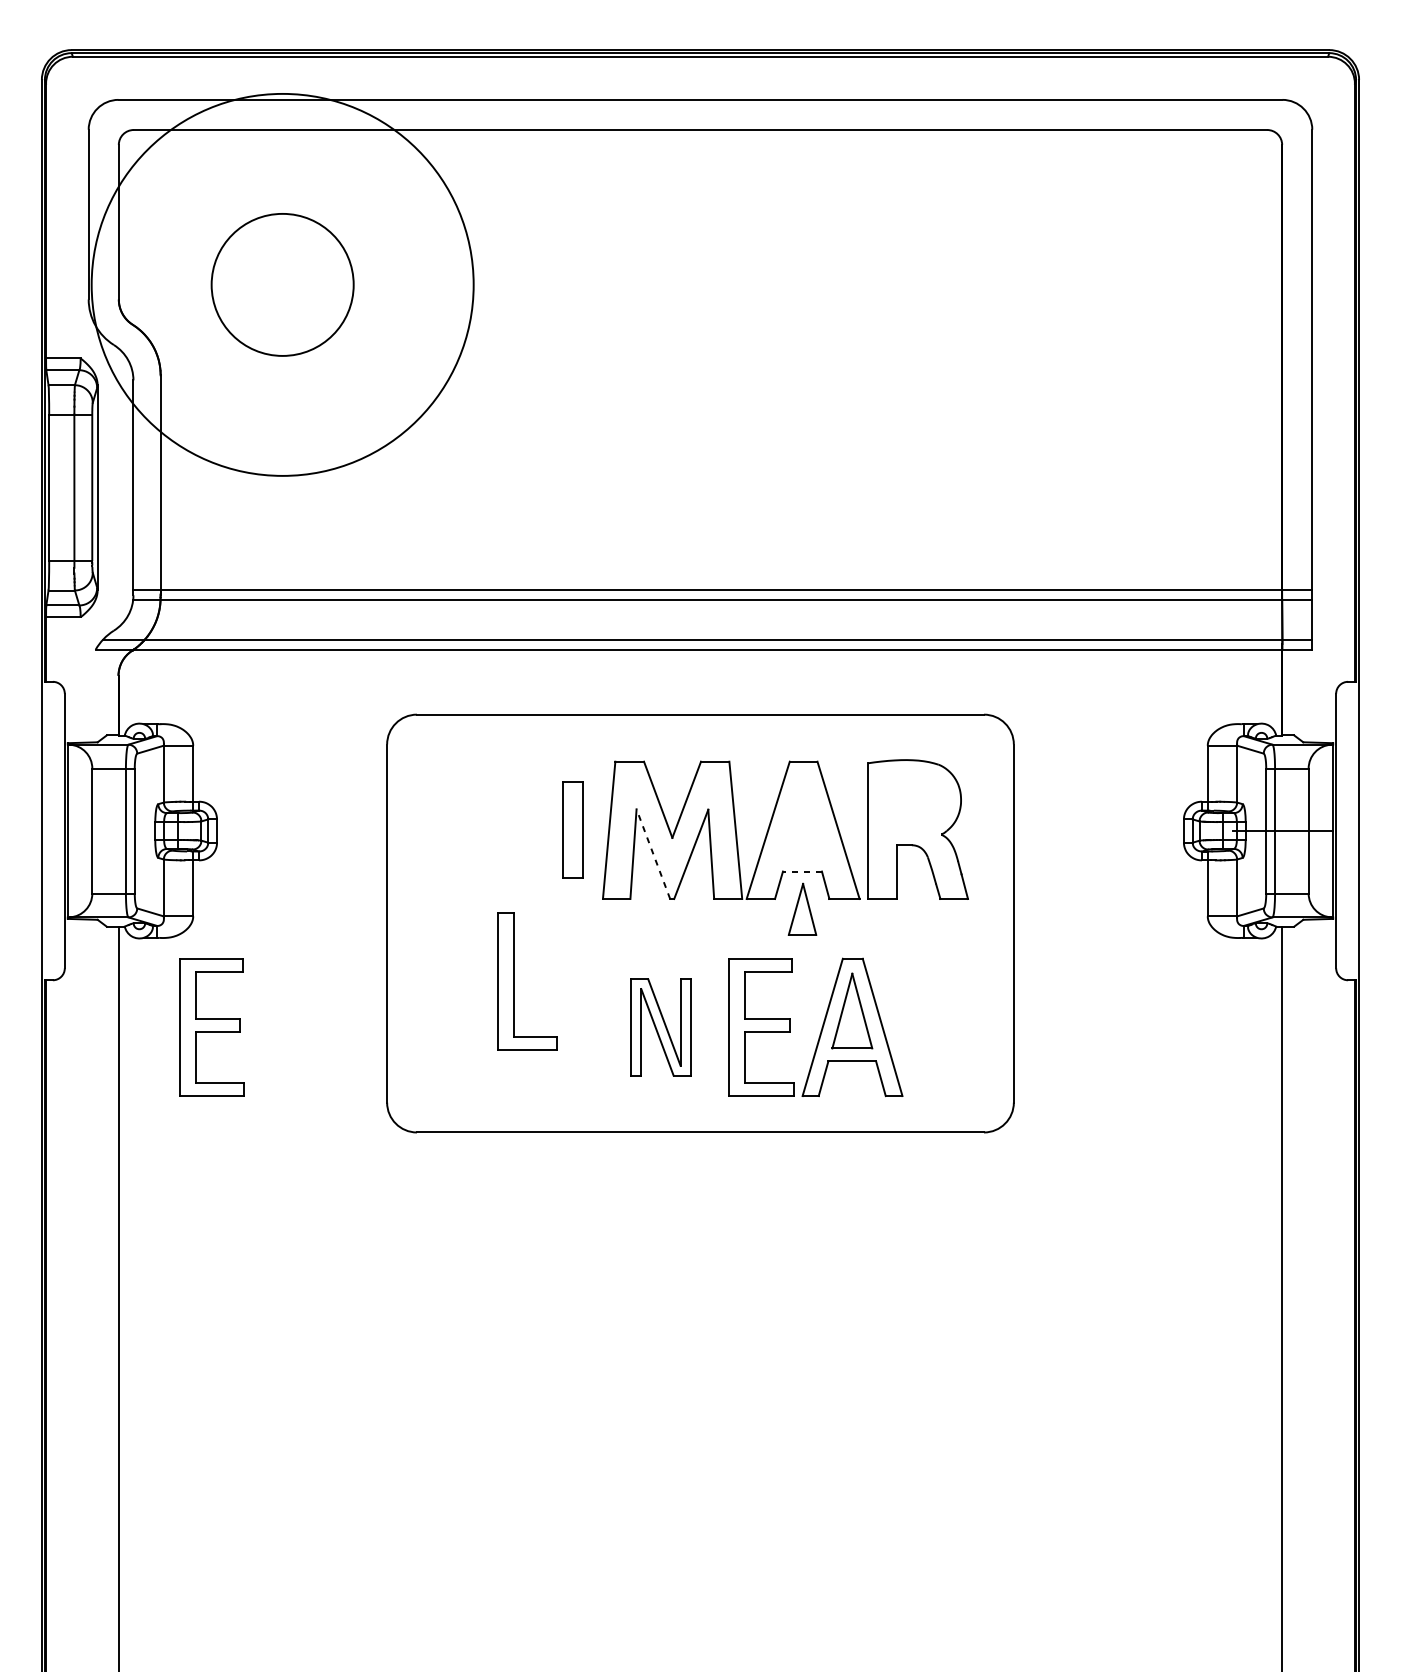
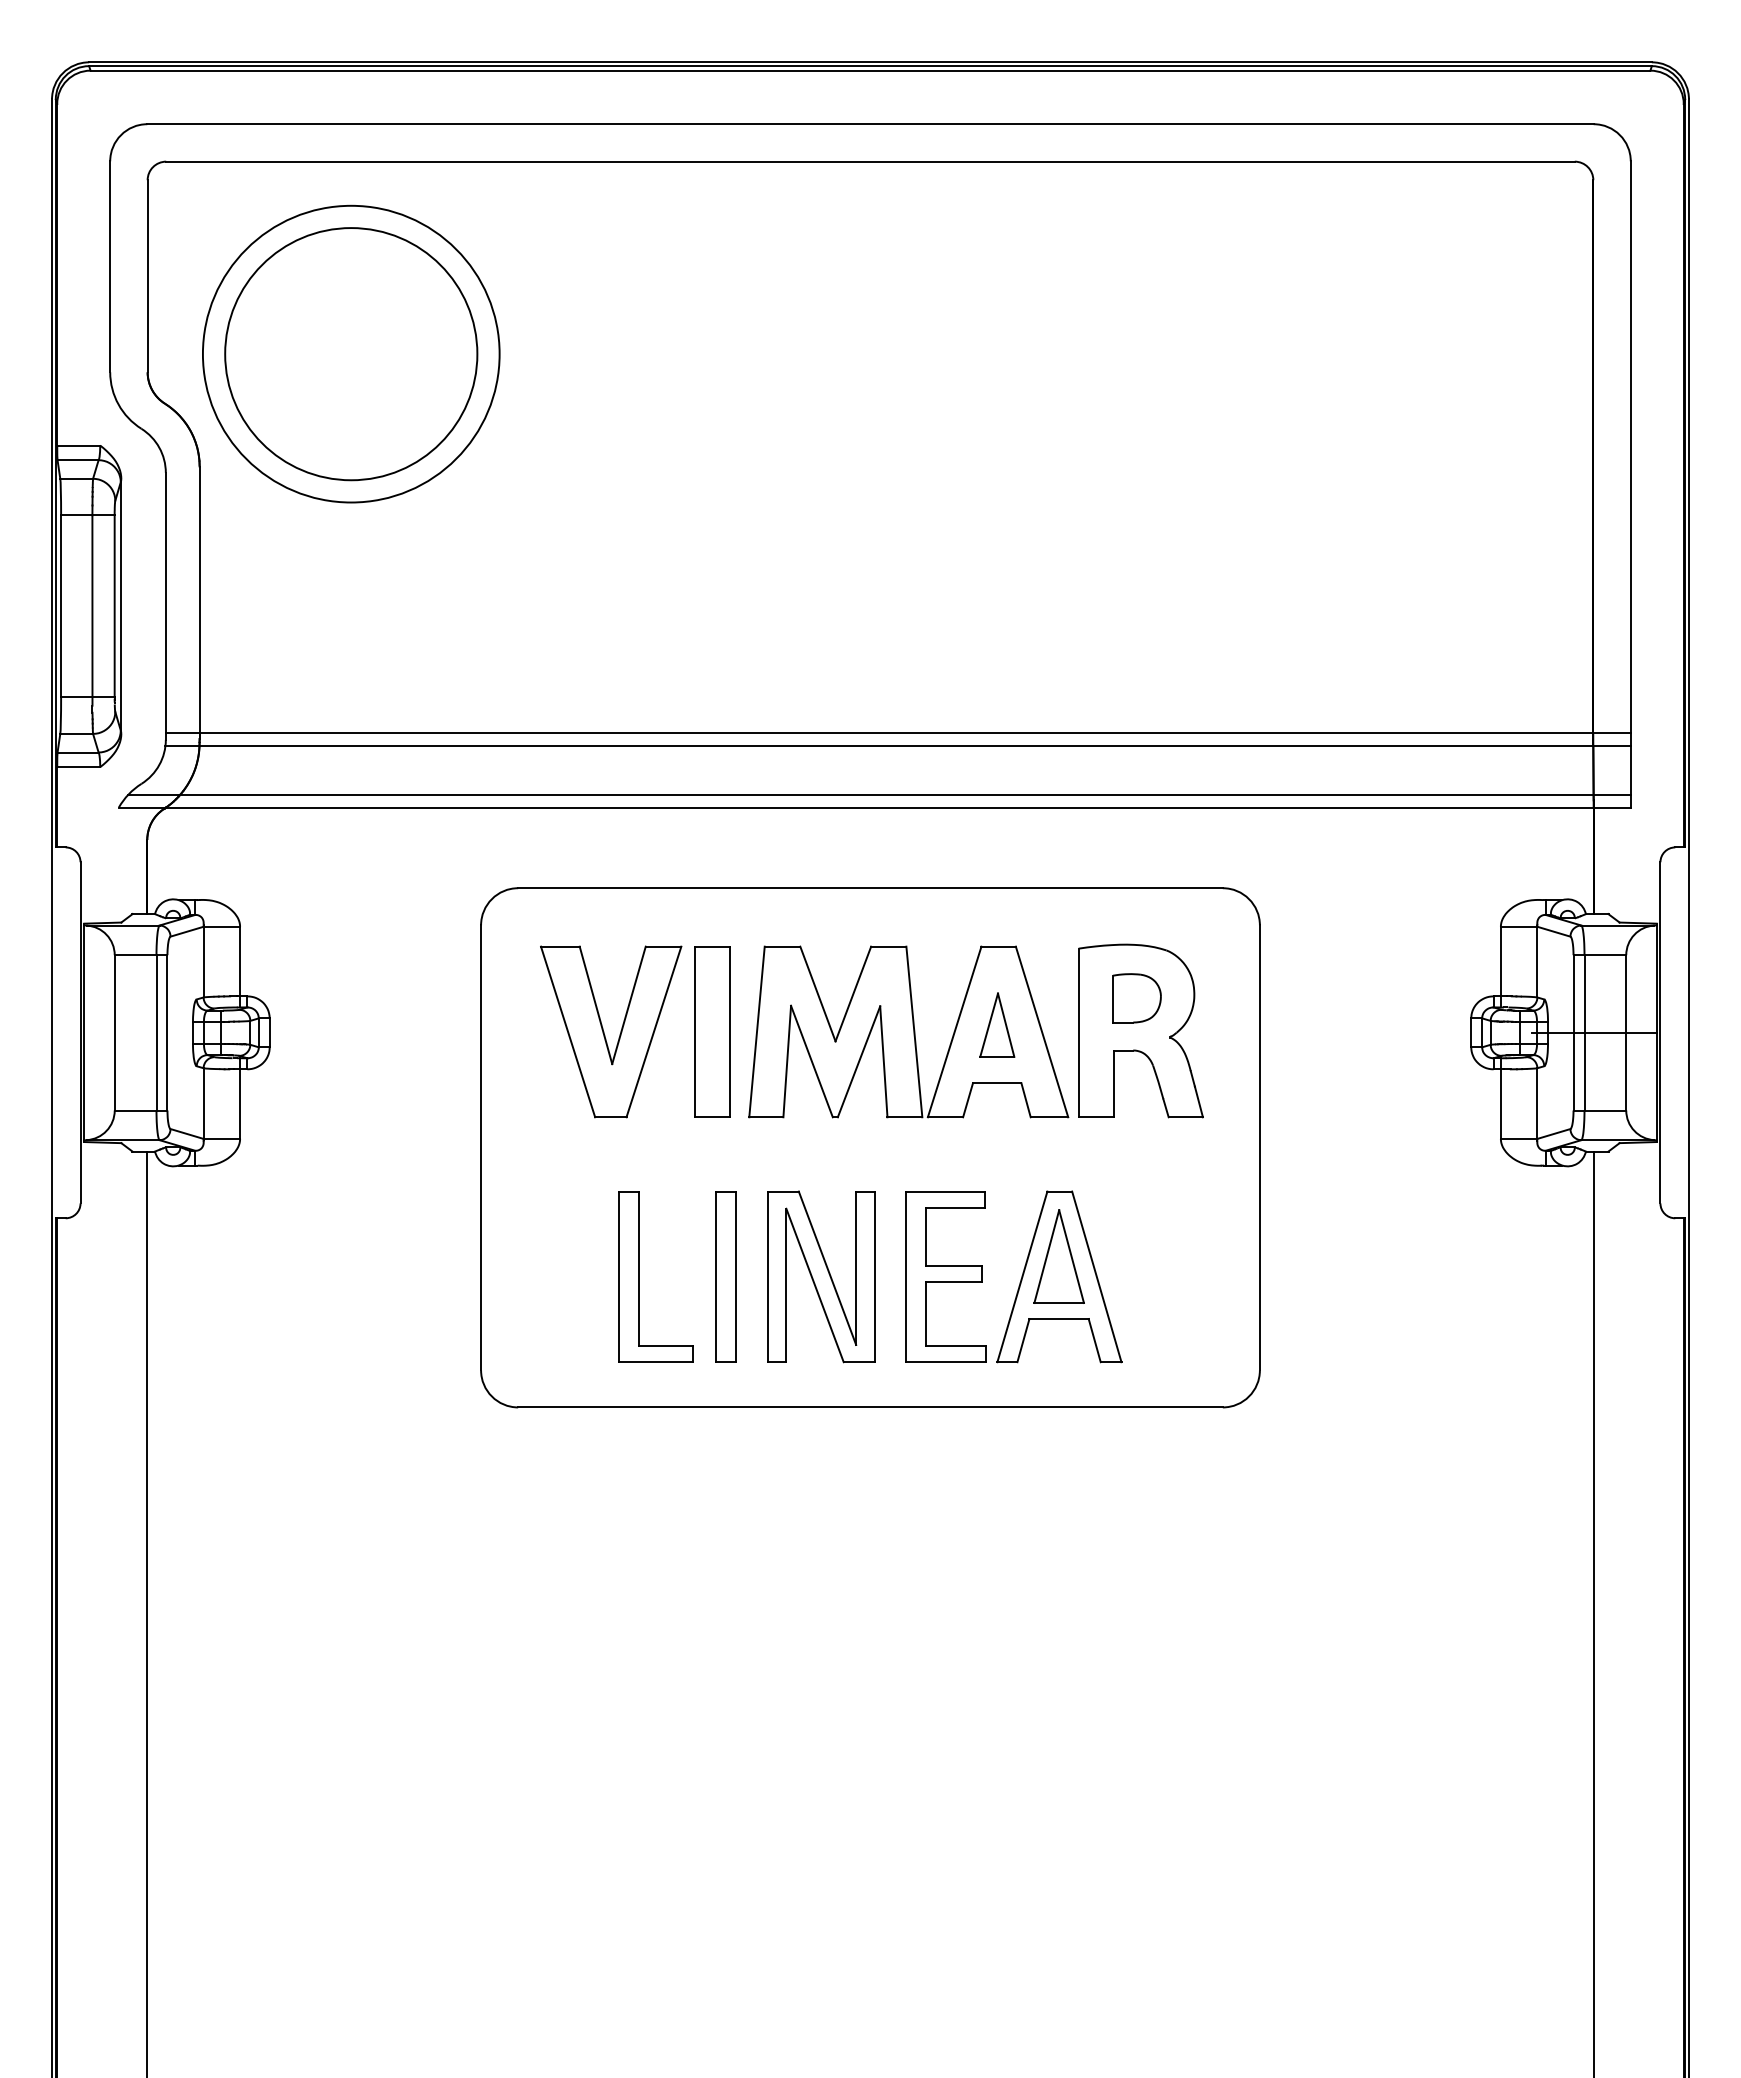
circle: (282, 284) -> (350, 353), size x0.62
circle: (282, 285) -> (351, 354), size x1.43
part: (914, 803) -> (1136, 998), added
part: (486, 829) -> (604, 1031), added
part: (573, 829) -> (712, 1031), size x1.43
line: (653, 854) -> (811, 1061), dashed -> solid
line: (801, 871) -> (996, 1083), dashed -> solid
part: (802, 908) -> (997, 1024), moved
part: (514, 981) -> (639, 1276), moved
part: (211, 1027) -> (262, 1276), removed
part: (583, 1027) -> (725, 1276), added
part: (661, 1027) -> (821, 1276), size x1.43

